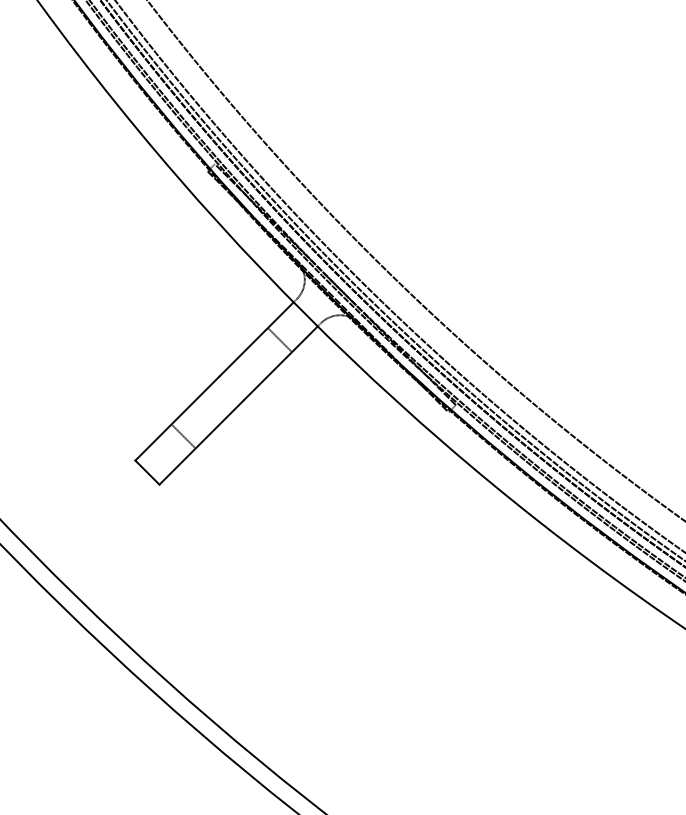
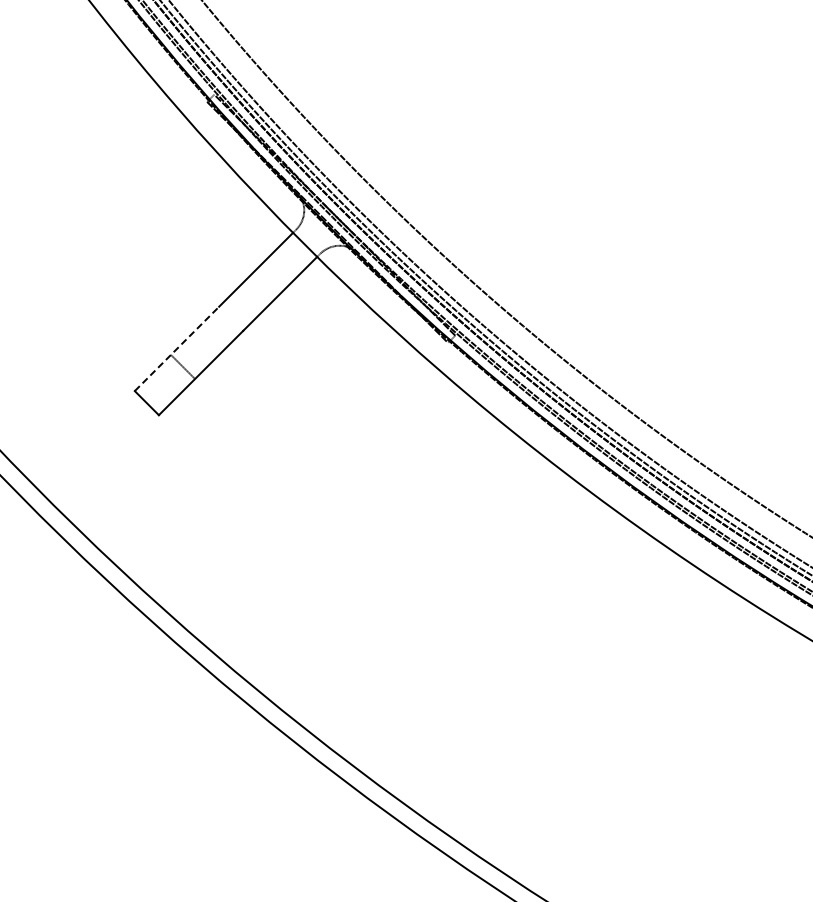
line: (280, 339) -> (279, 270), removed
line: (177, 417) -> (176, 348), solid -> dashed

